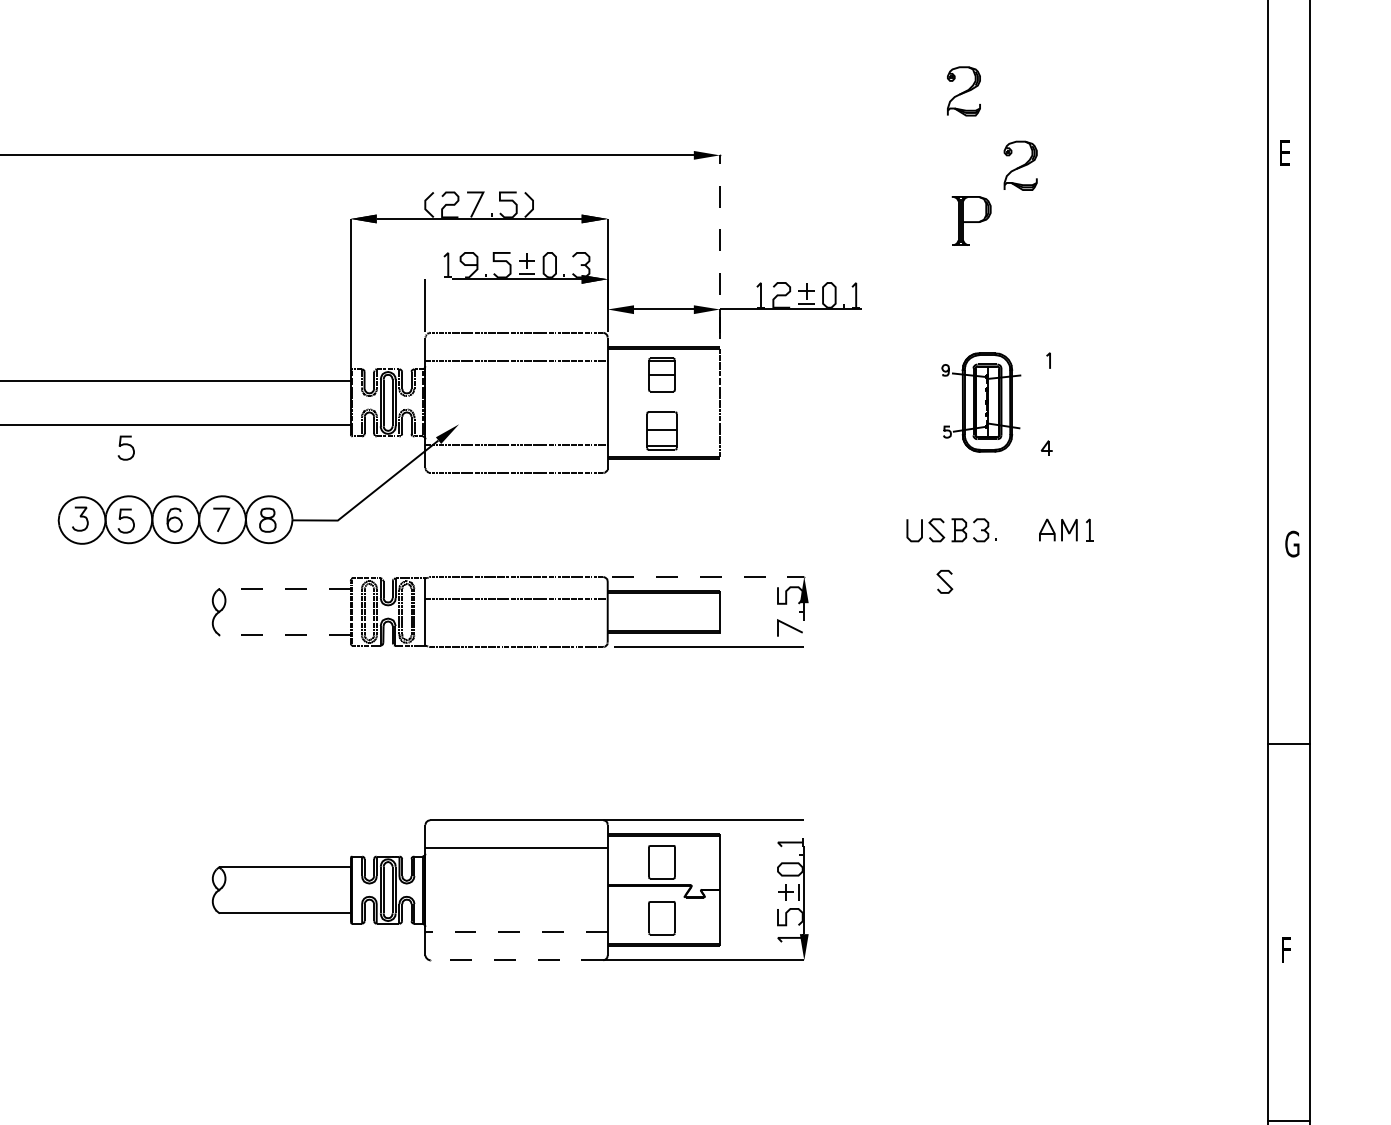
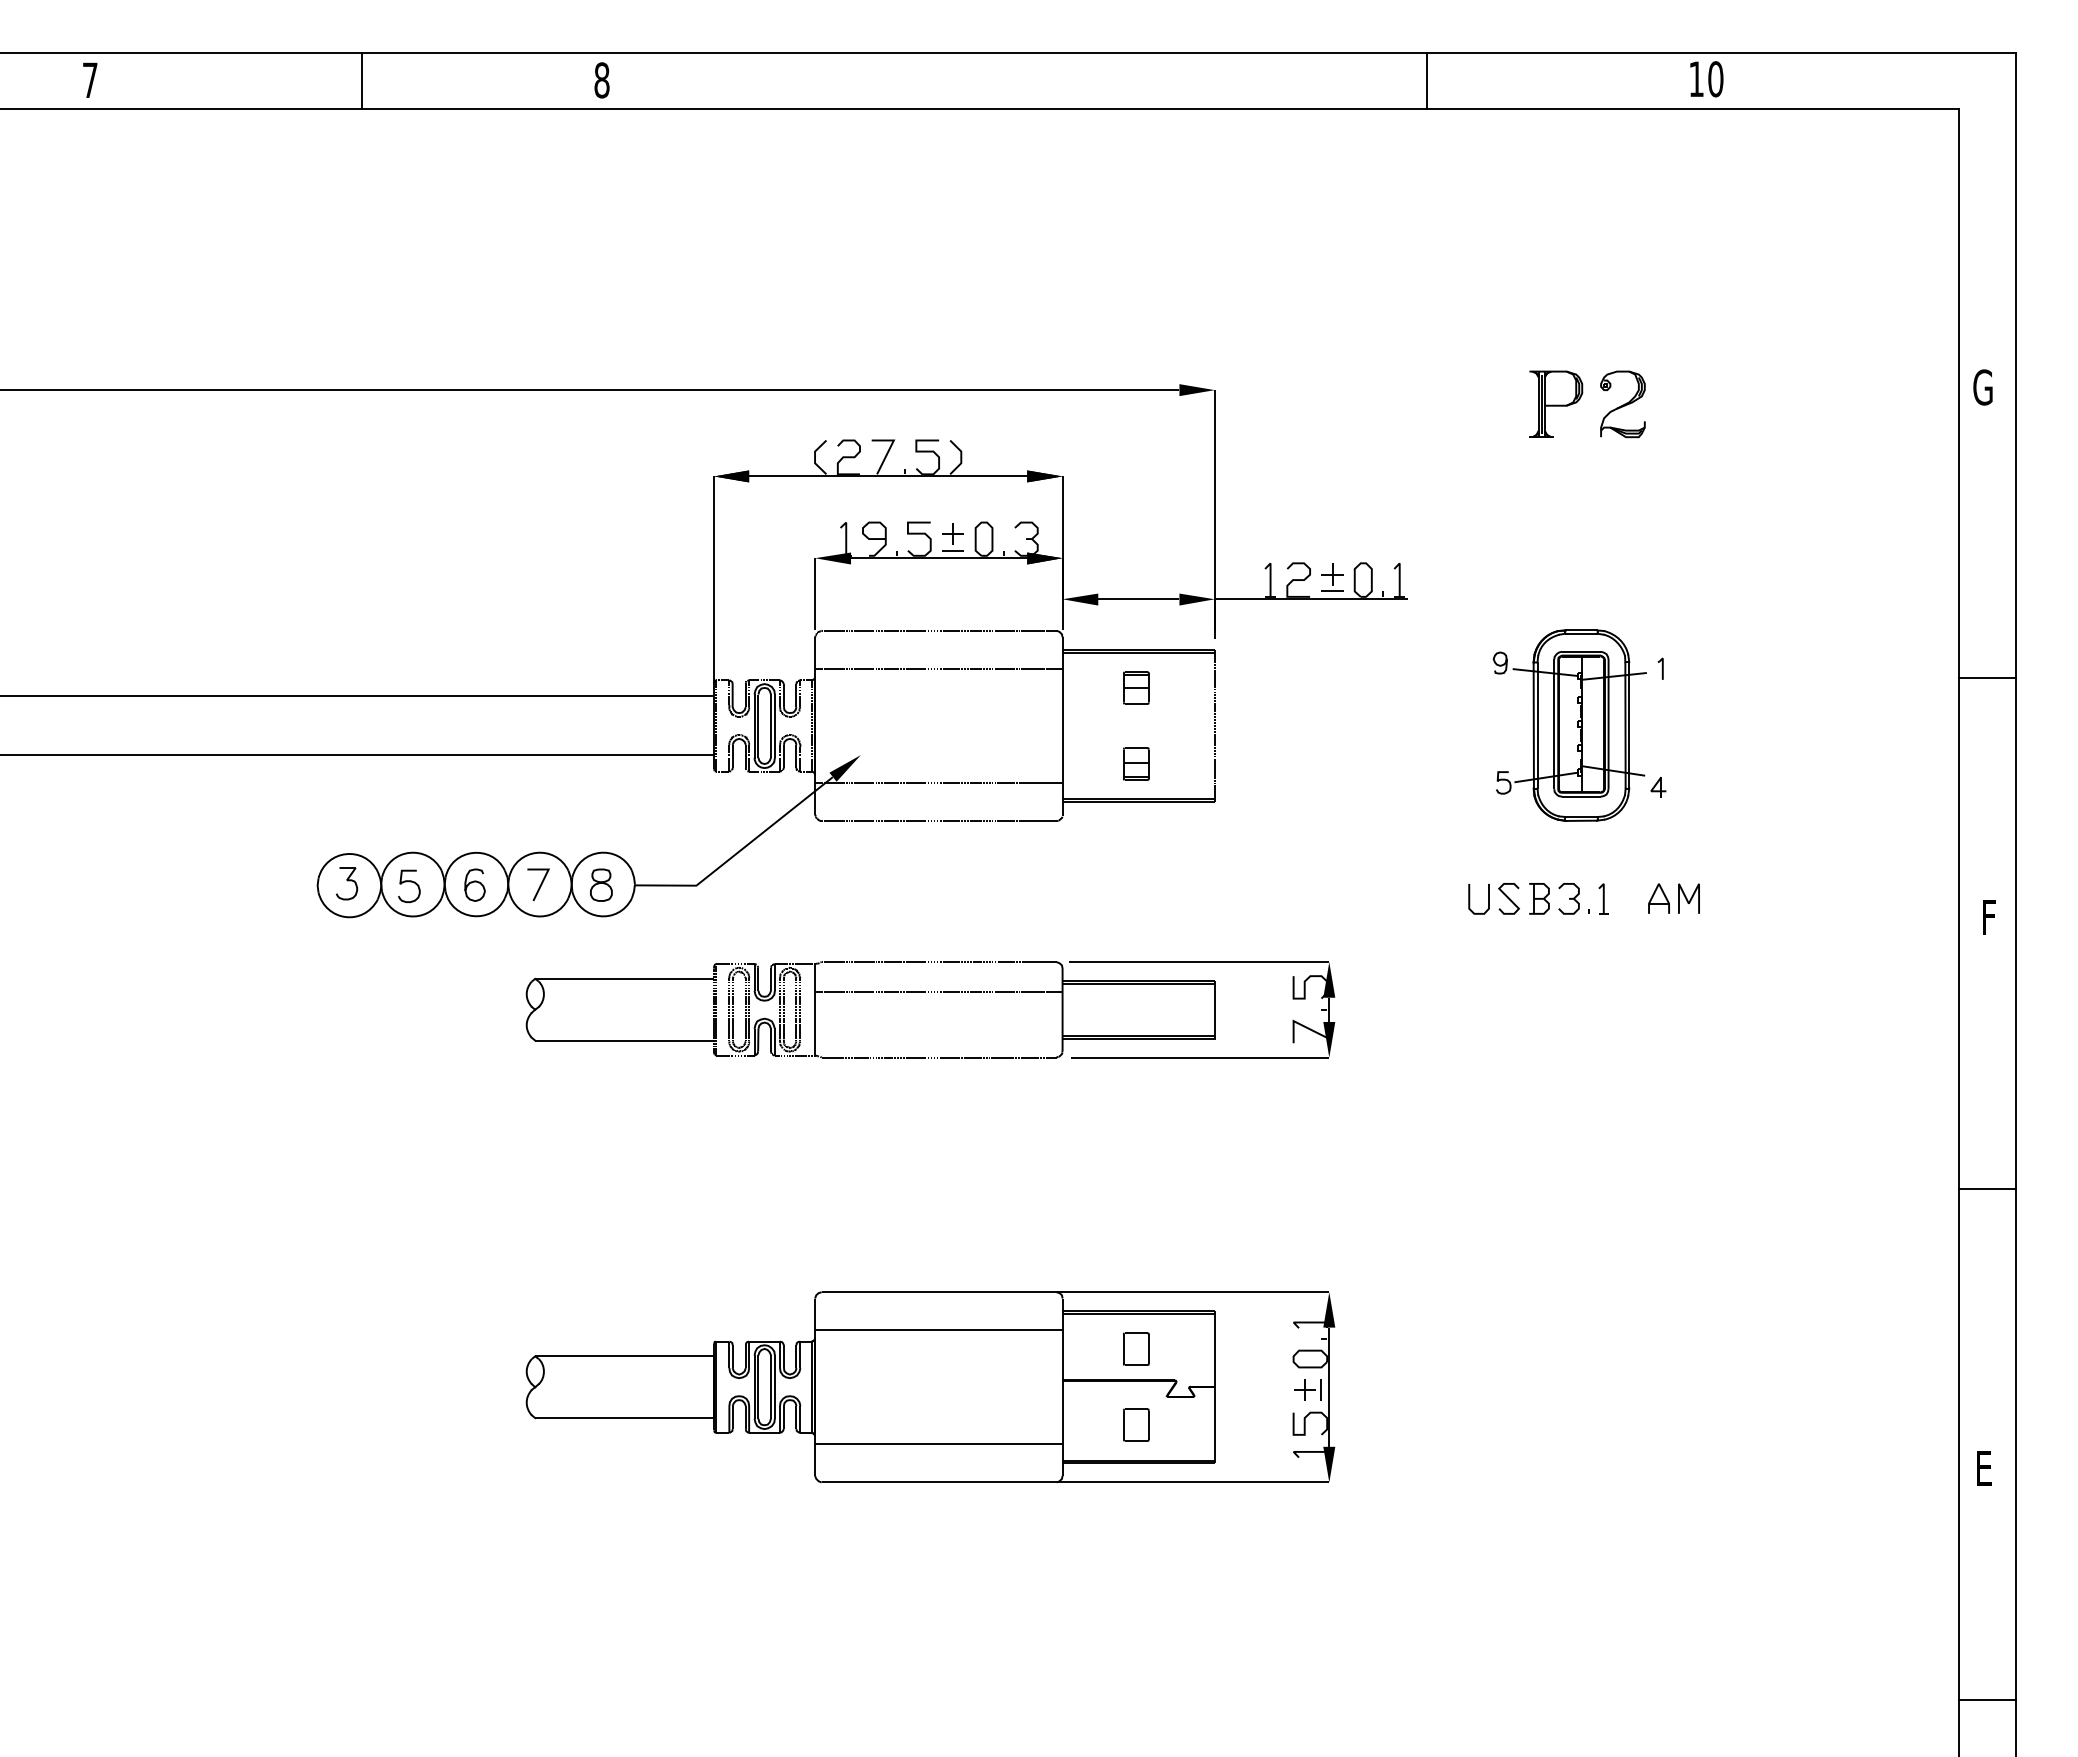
part: (963, 91) -> (1545, 303), removed
text: (1285, 153) -> (1982, 387), E -> G
part: (971, 220) -> (1556, 403), moved
line: (719, 247) -> (1214, 514), dashed -> solid
fill: (438, 279) -> (833, 558), added
line: (1288, 367) -> (1986, 677), added
part: (662, 374) -> (1136, 687), size x0.71
part: (981, 402) -> (1569, 725), size x1.43
part: (662, 430) -> (1136, 763), size x0.62
curve: (126, 445) -> (409, 783), removed
part: (1089, 530) -> (1603, 898), moved
text: (1292, 544) -> (1991, 917), G -> F
line: (708, 577) -> (1199, 962), dashed -> solid
curve: (944, 581) -> (1519, 968), removed
line: (284, 588) -> (624, 978), dashed -> solid
fill: (804, 633) -> (1329, 1039), added
line: (284, 634) -> (624, 1040), dashed -> solid
fill: (804, 832) -> (1329, 1309), added
part: (662, 861) -> (1136, 1348), size x0.71
part: (662, 917) -> (1136, 1424), size x0.71
line: (515, 932) -> (937, 1444), dashed -> solid
text: (1287, 950) -> (1985, 1468), F -> E
line: (516, 960) -> (938, 1482), dashed -> solid

